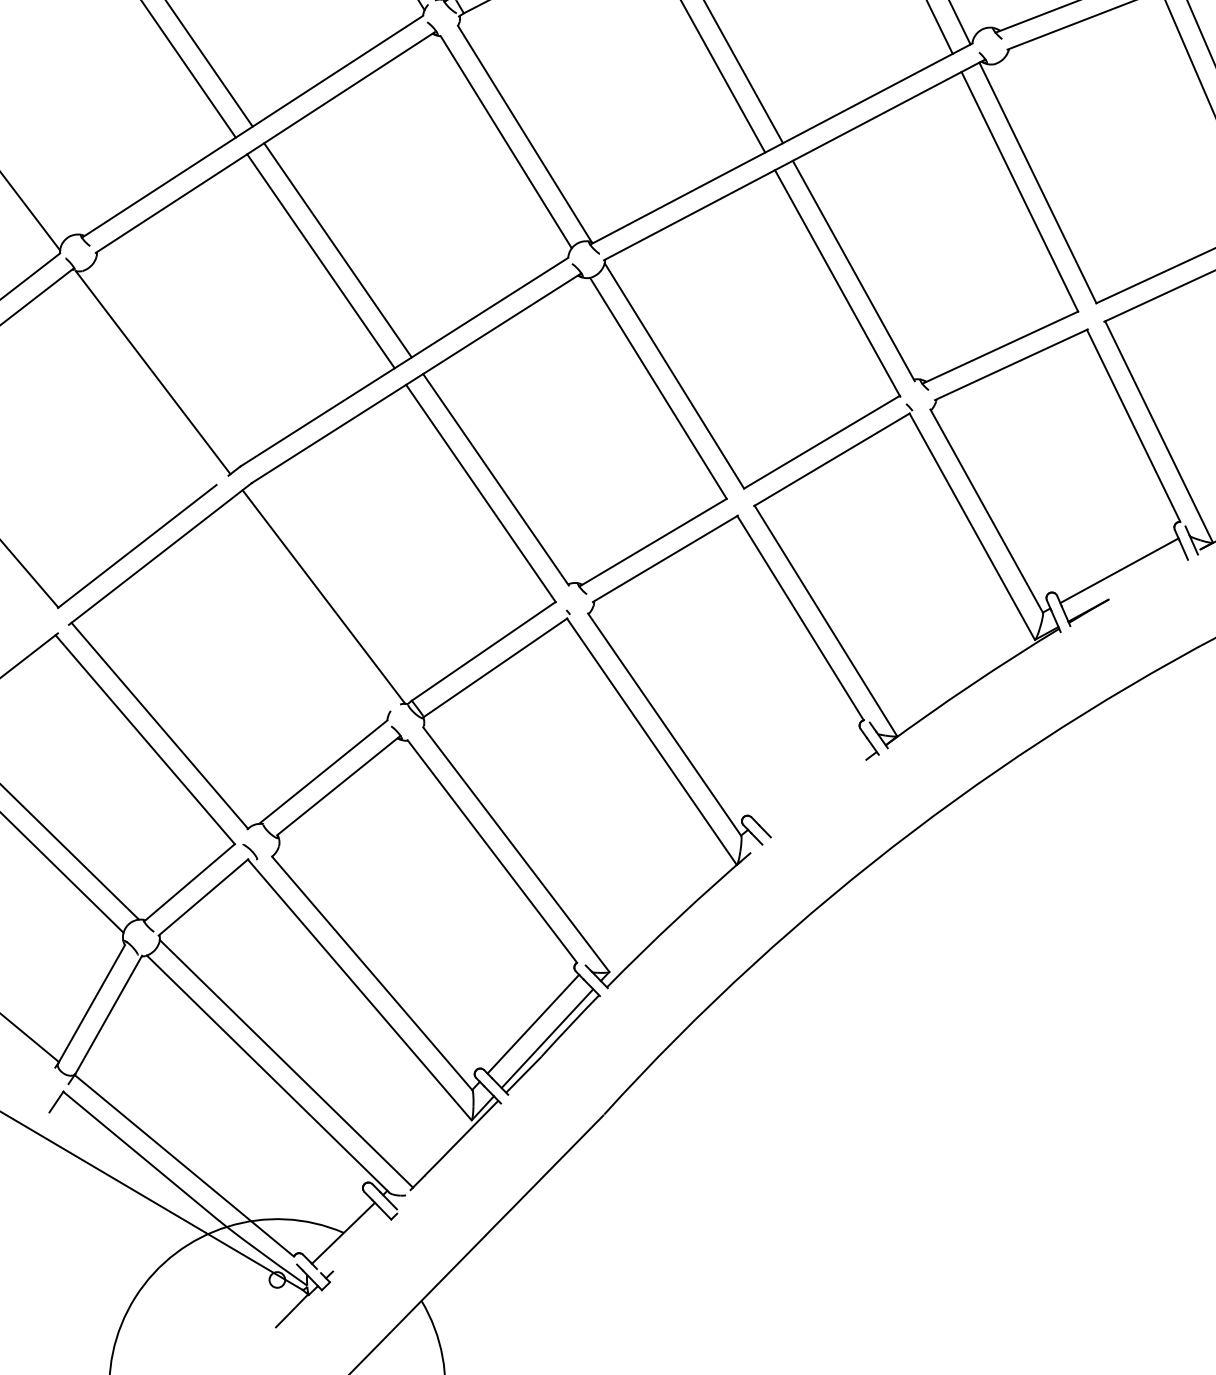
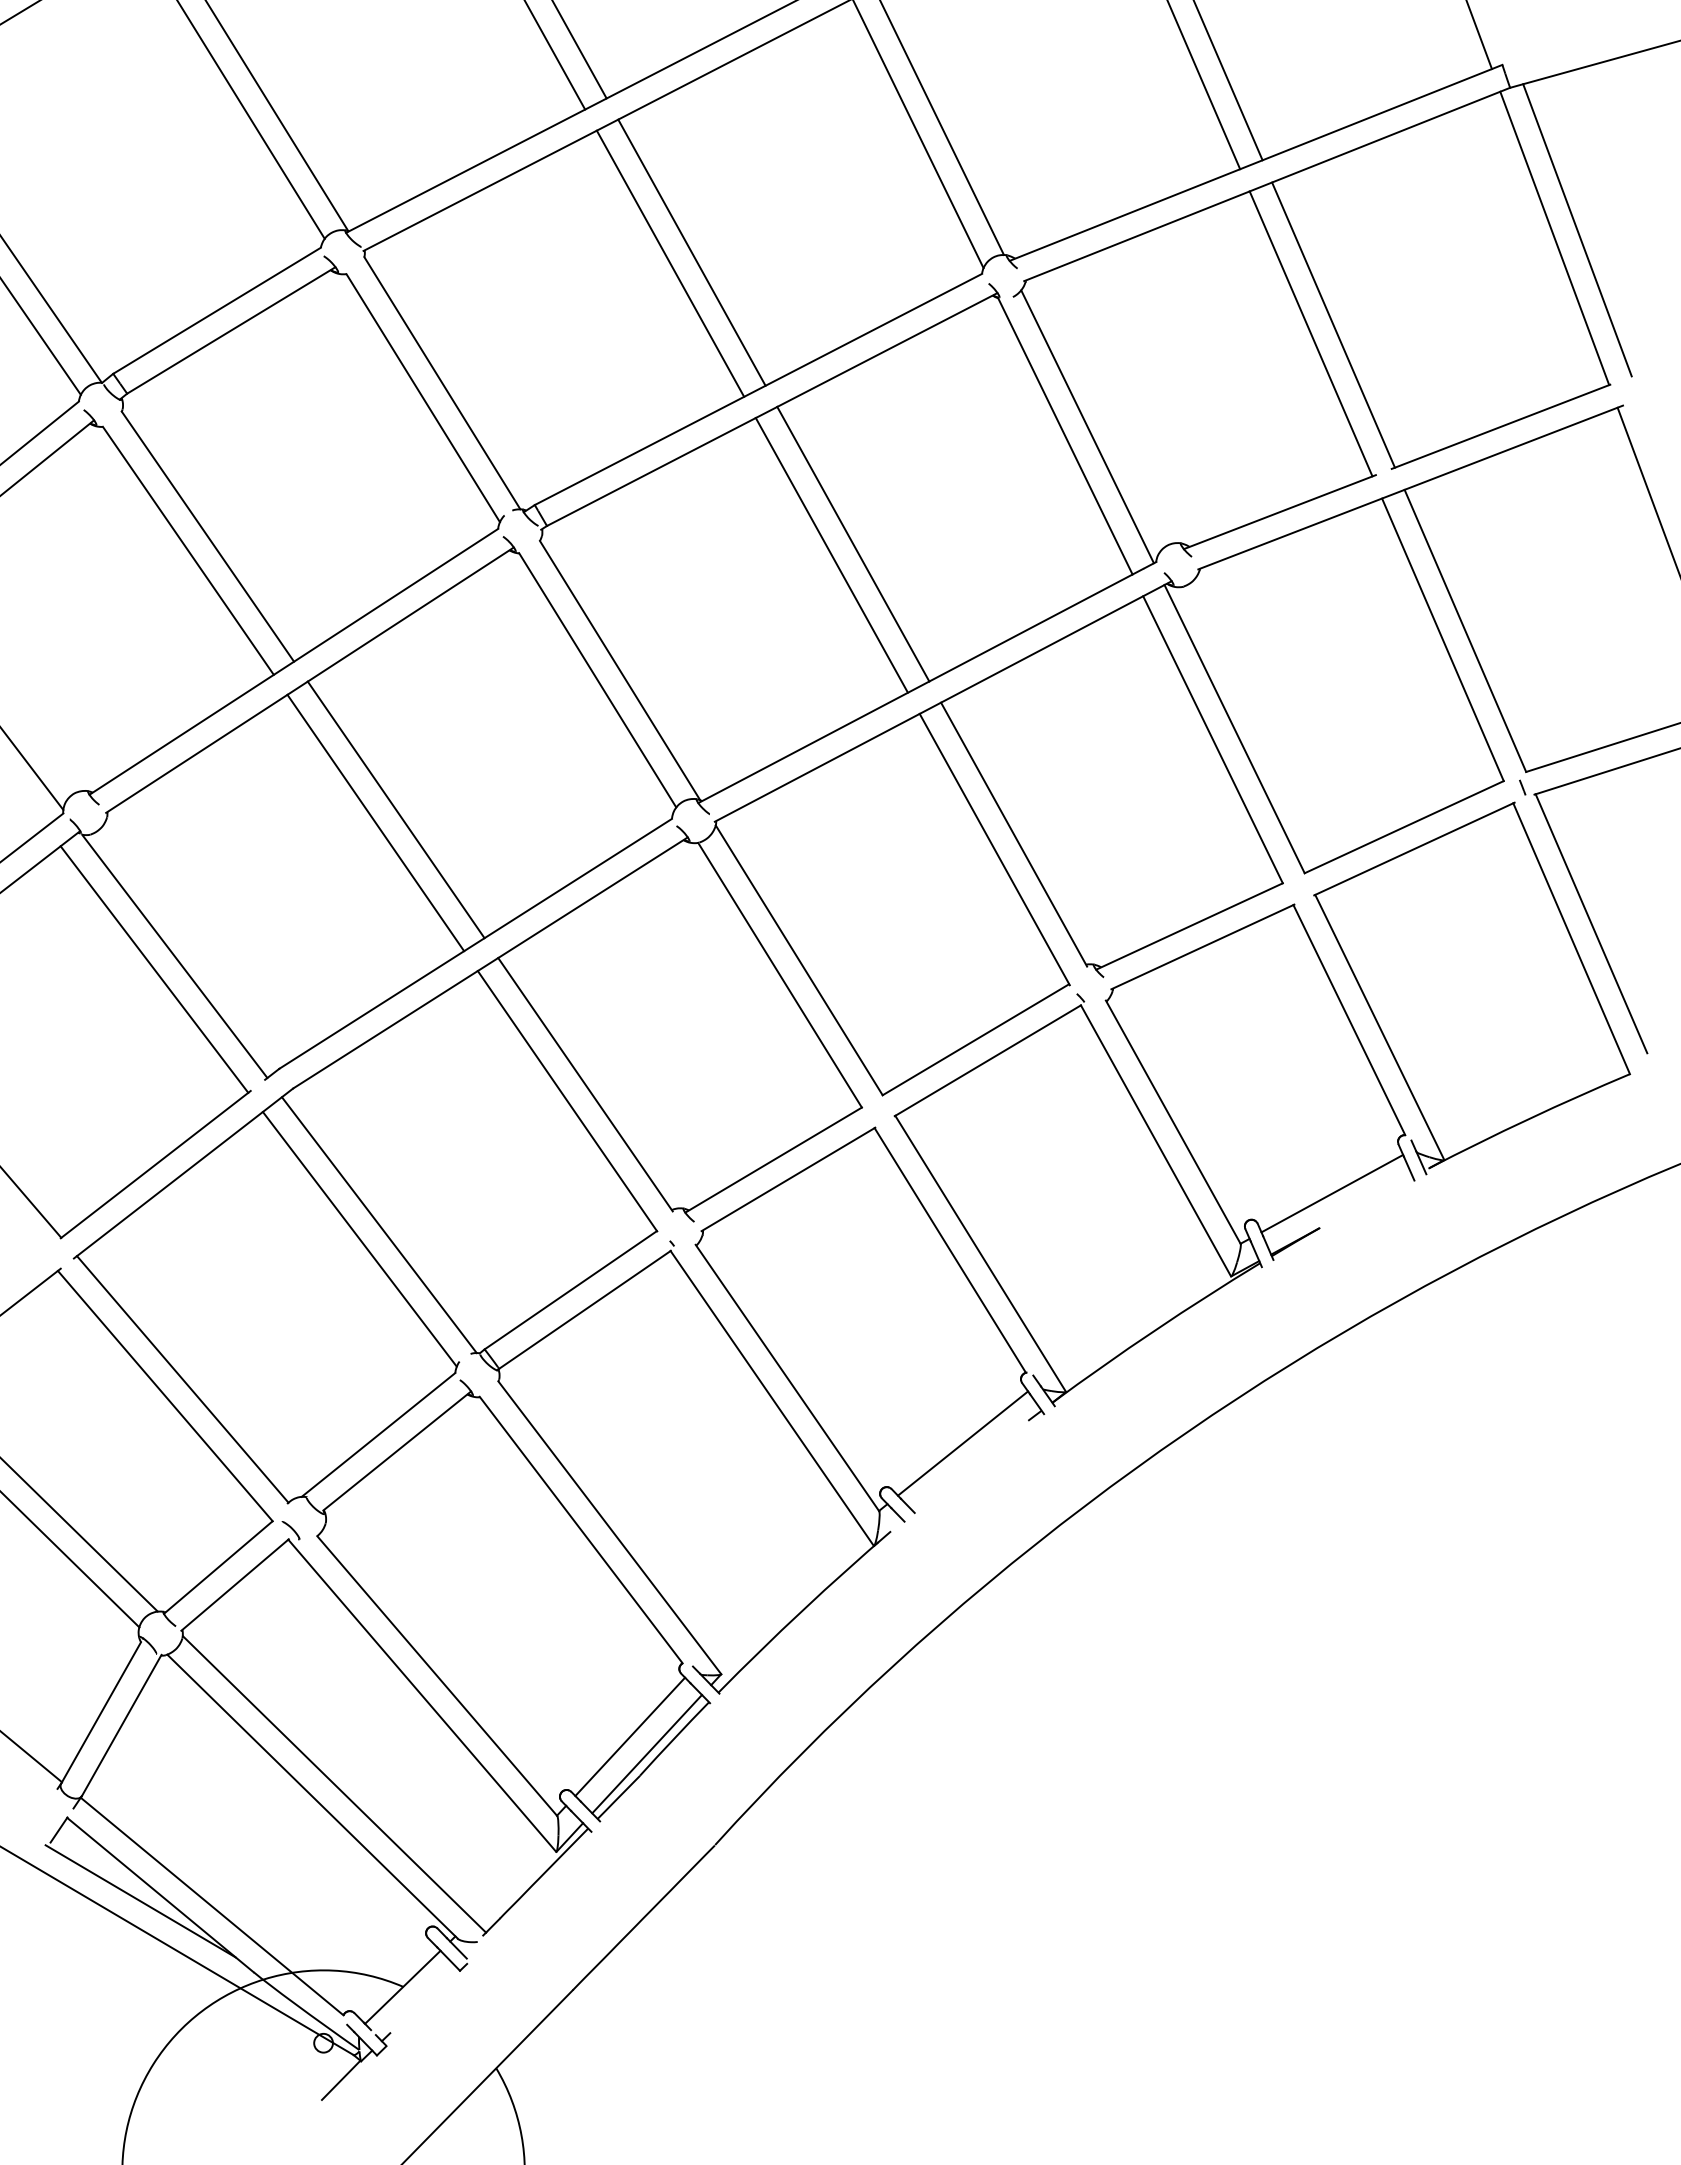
line: (136, 383) -> (154, 969), added
line: (307, 609) -> (359, 1239), added
line: (810, 779) -> (962, 1443), added
line: (124, 1161) -> (140, 1901), added

